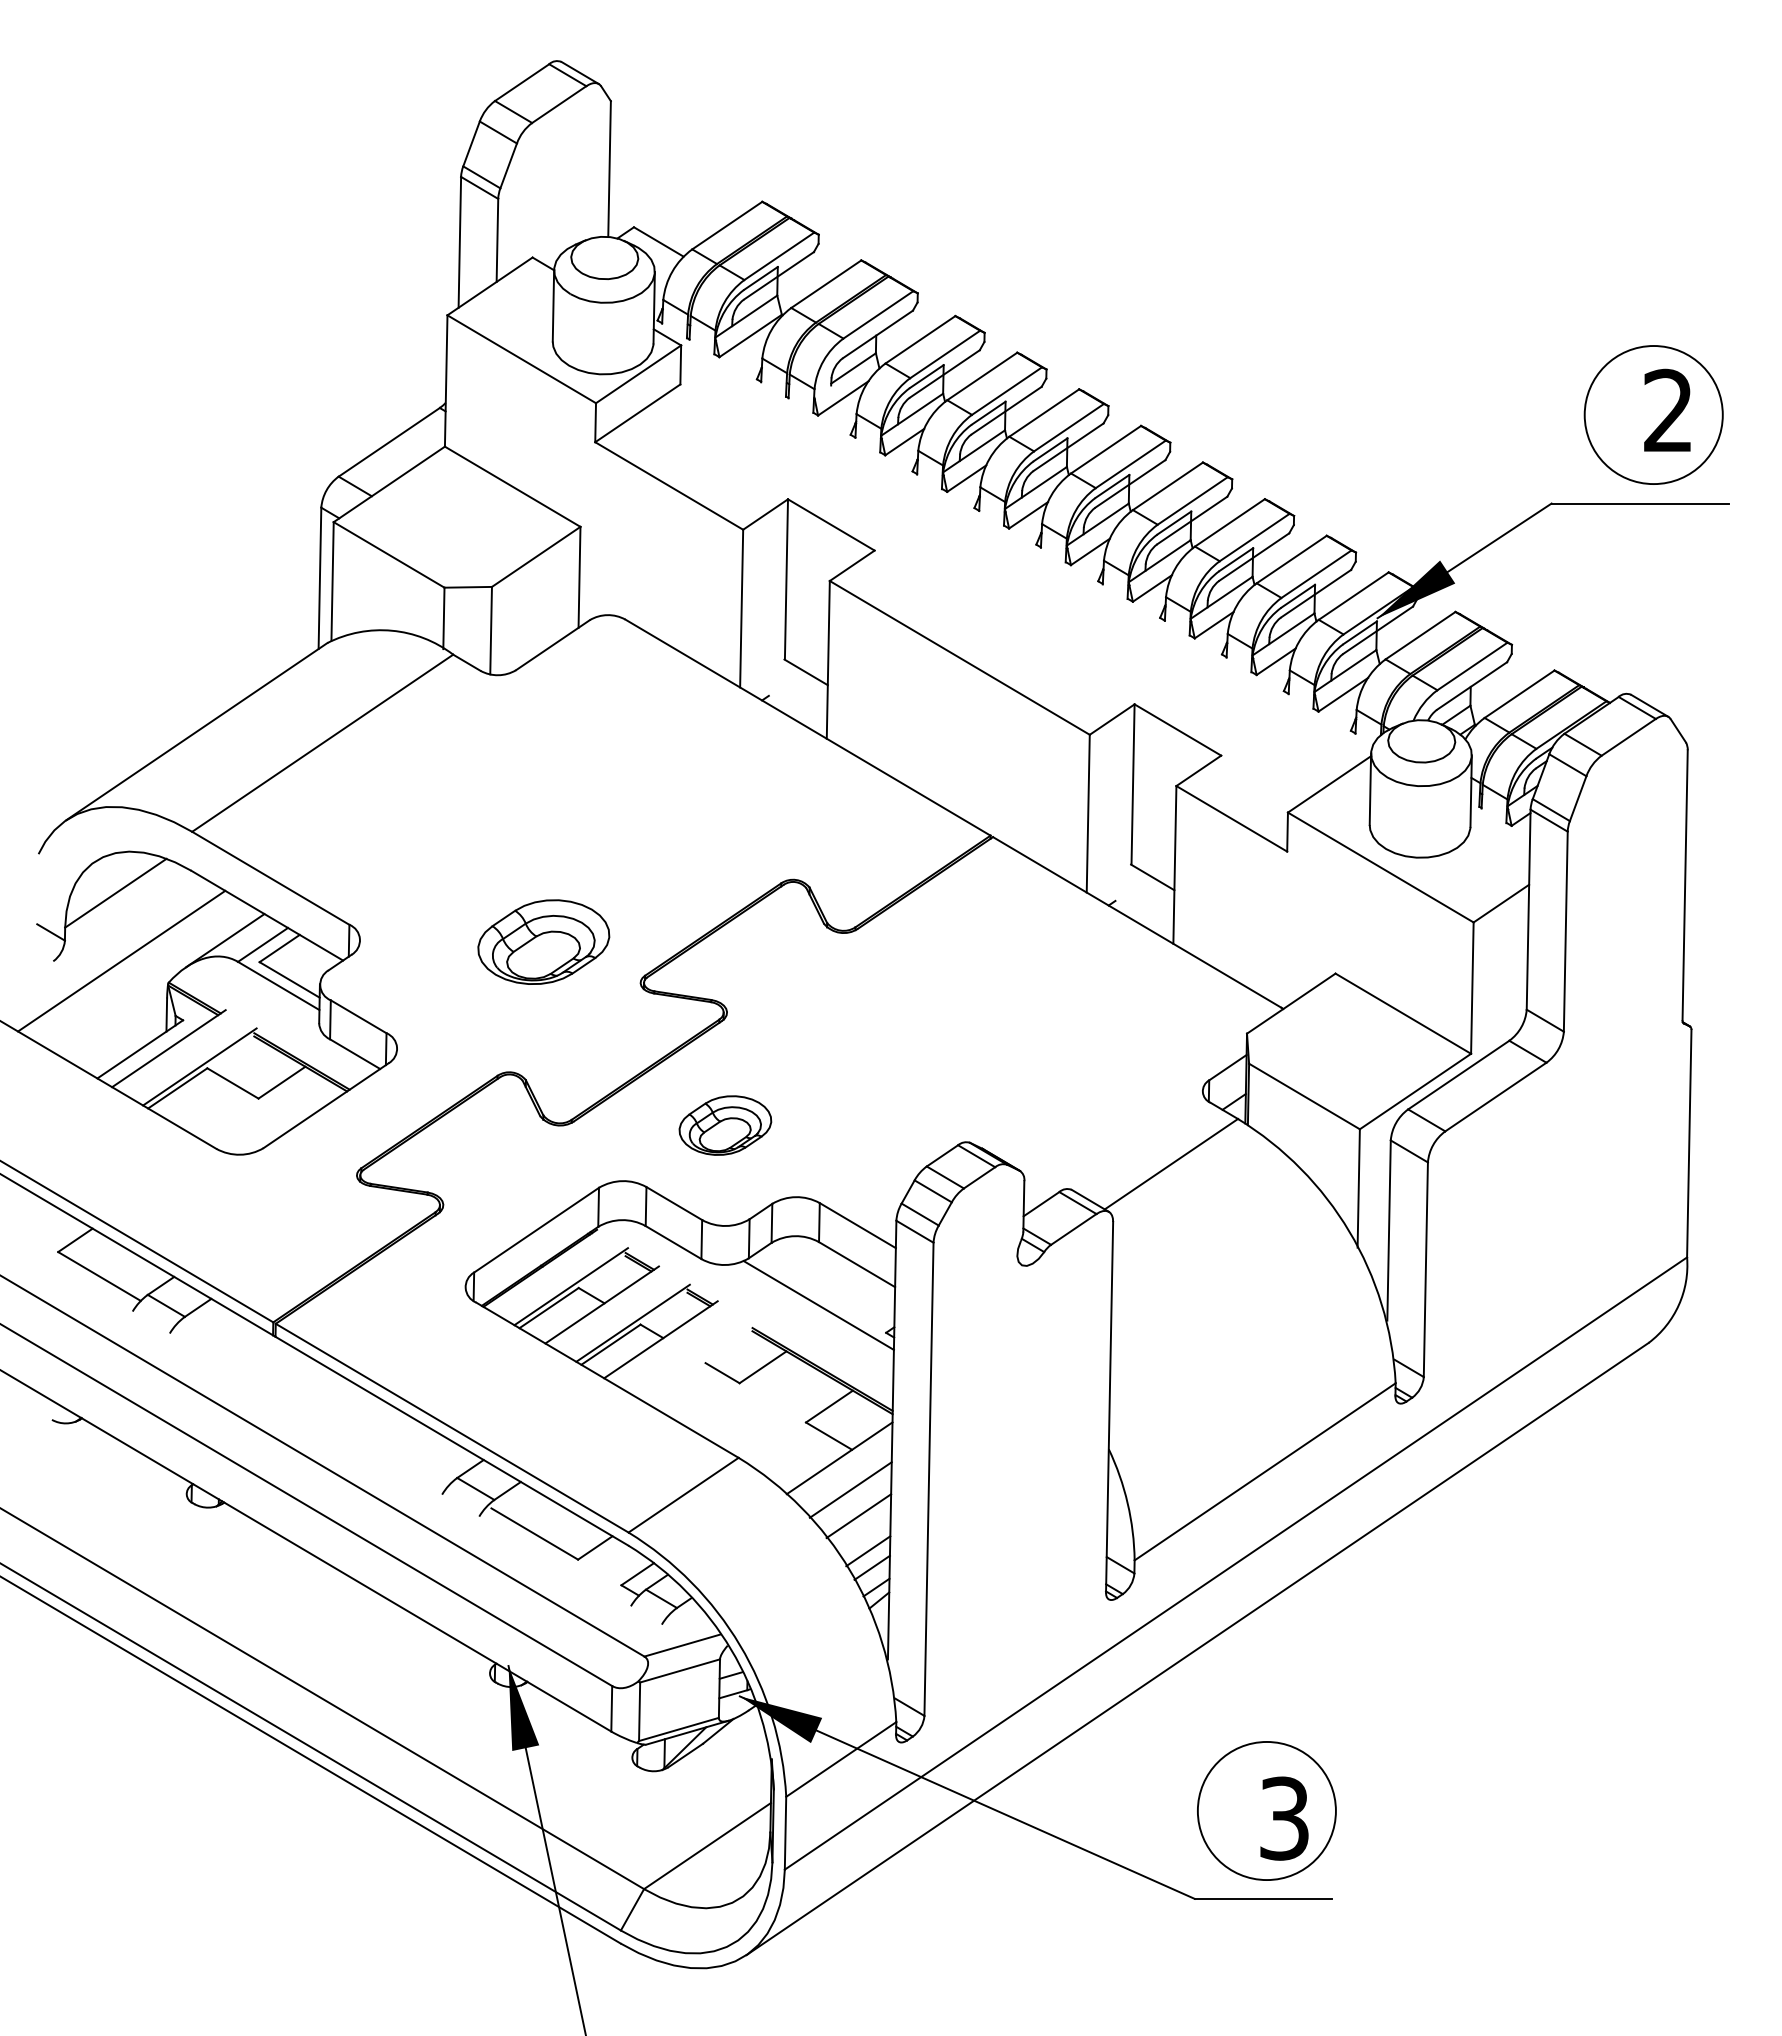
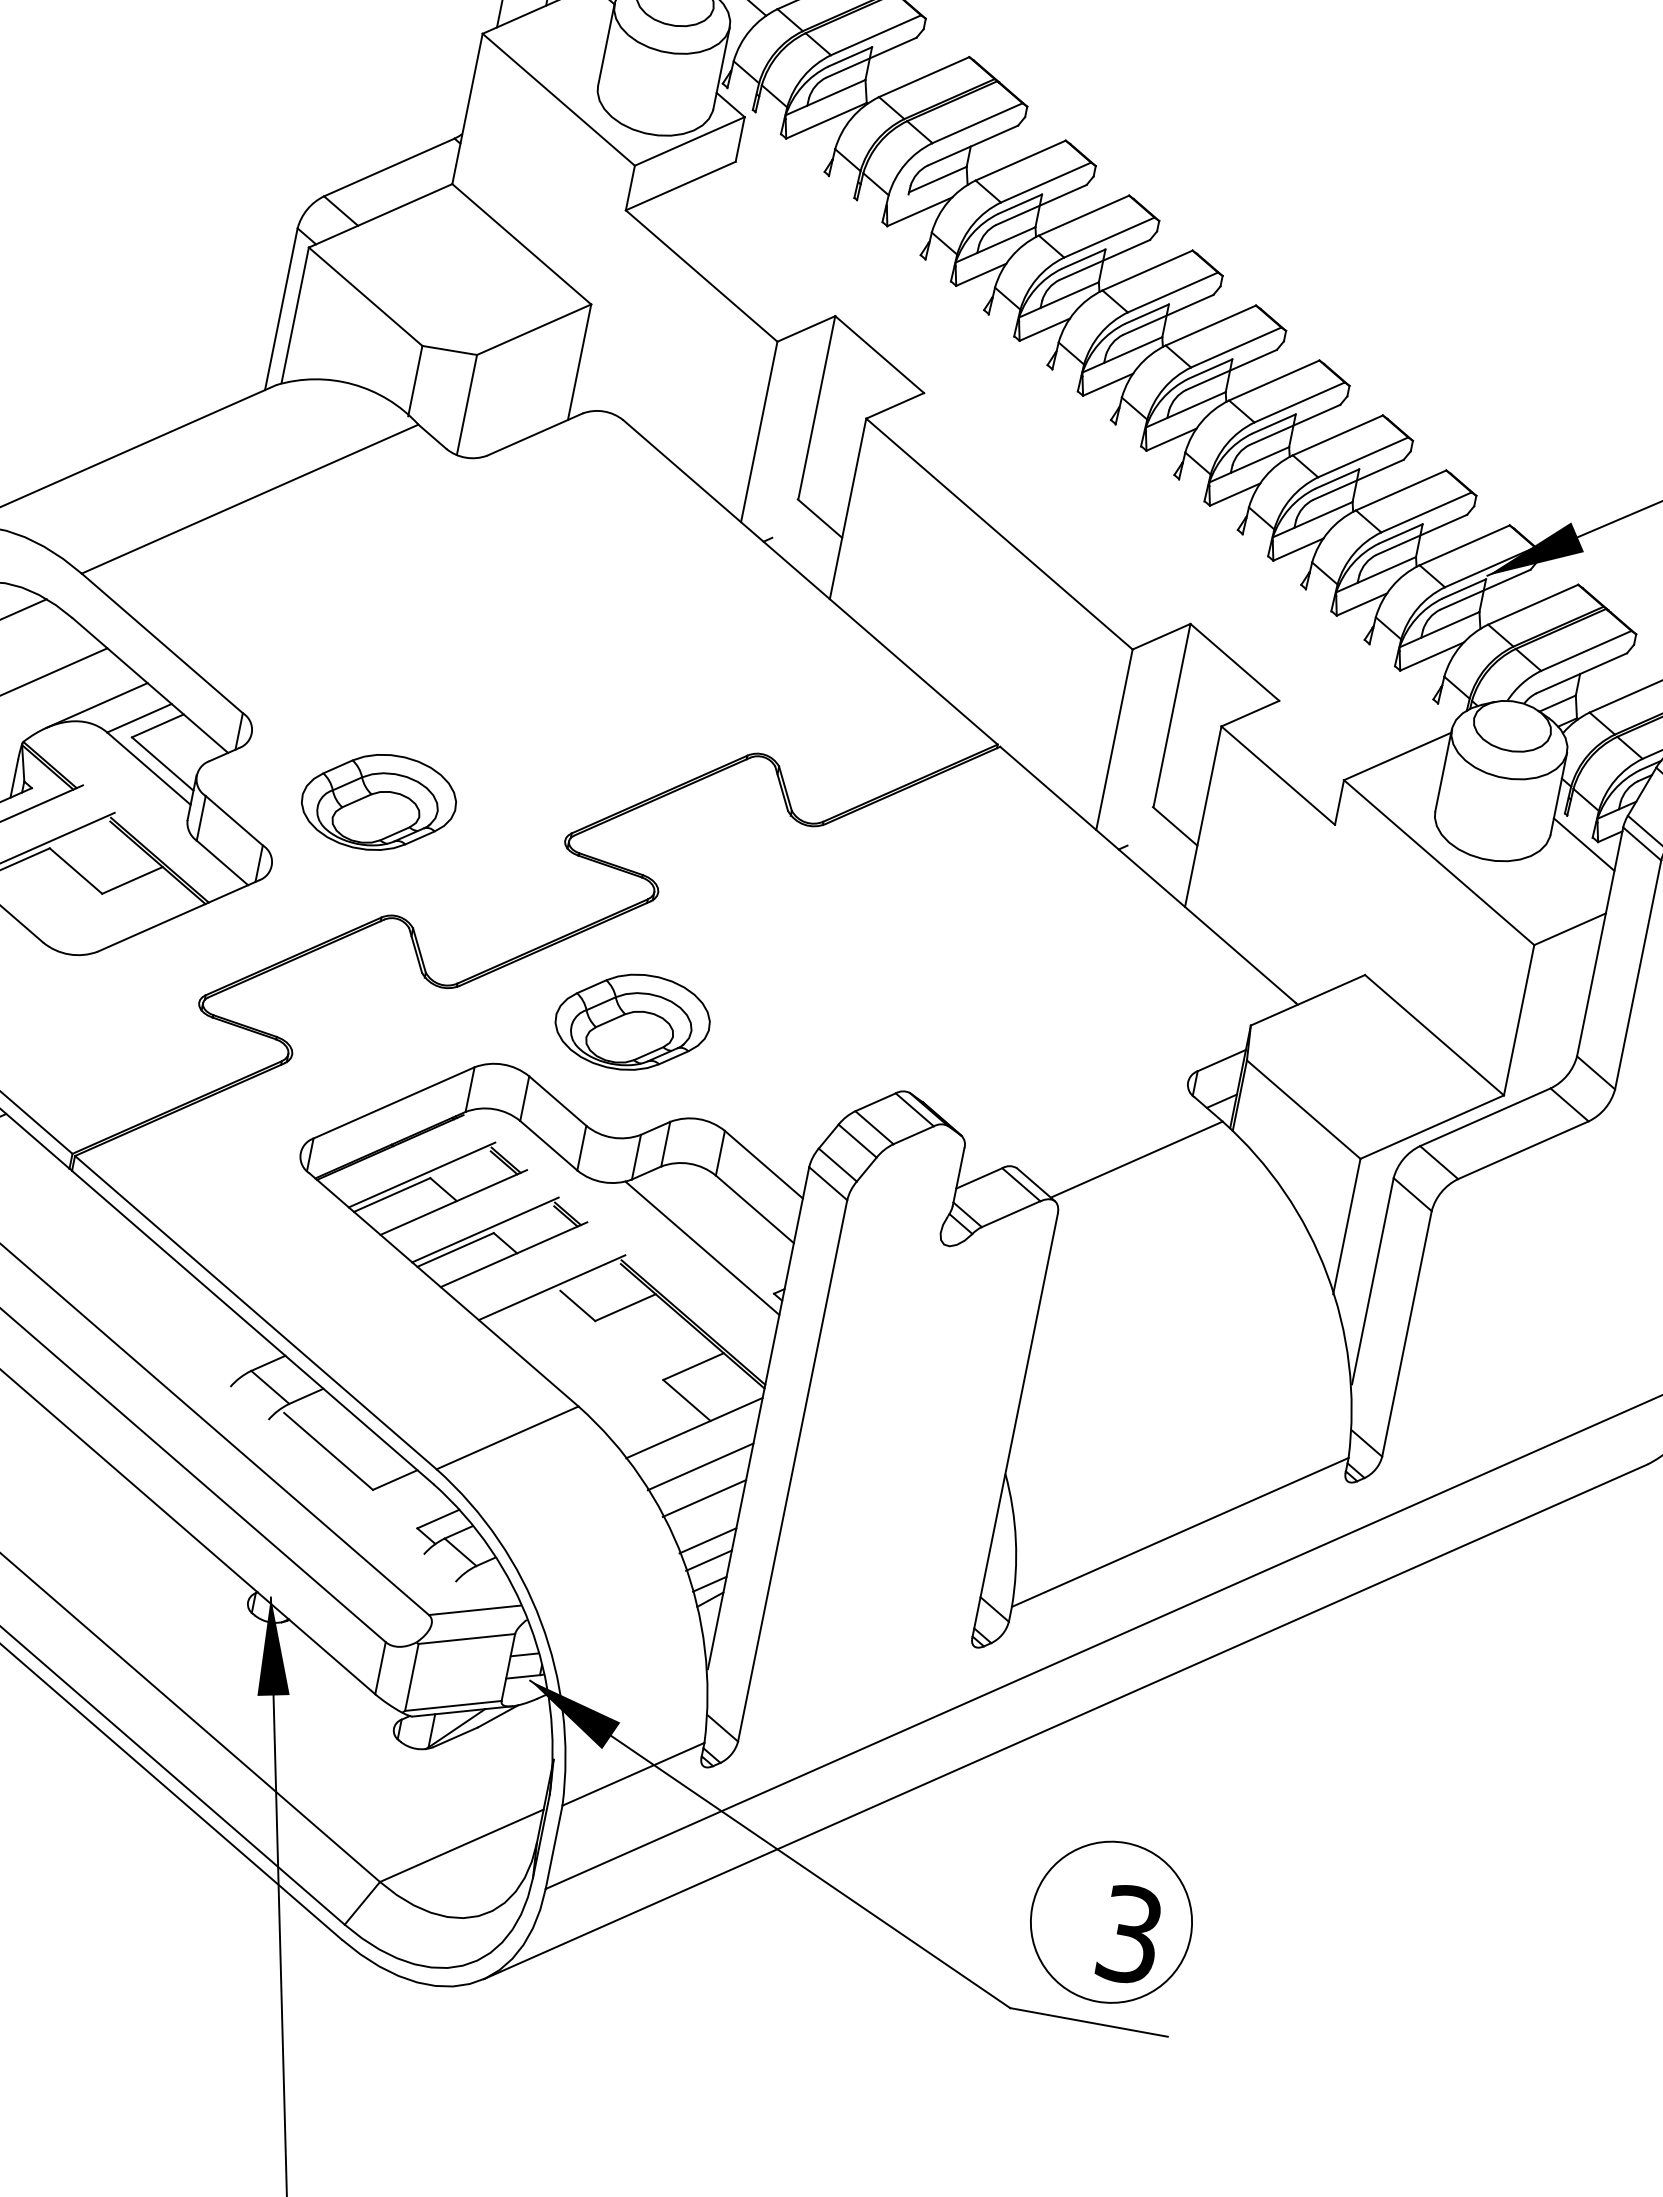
line: (1499, 829) -> (1583, 843), added
part: (543, 941) -> (378, 801), moved
part: (725, 1125) -> (632, 1022), size x1.43
line: (697, 1361) -> (551, 1287), added

